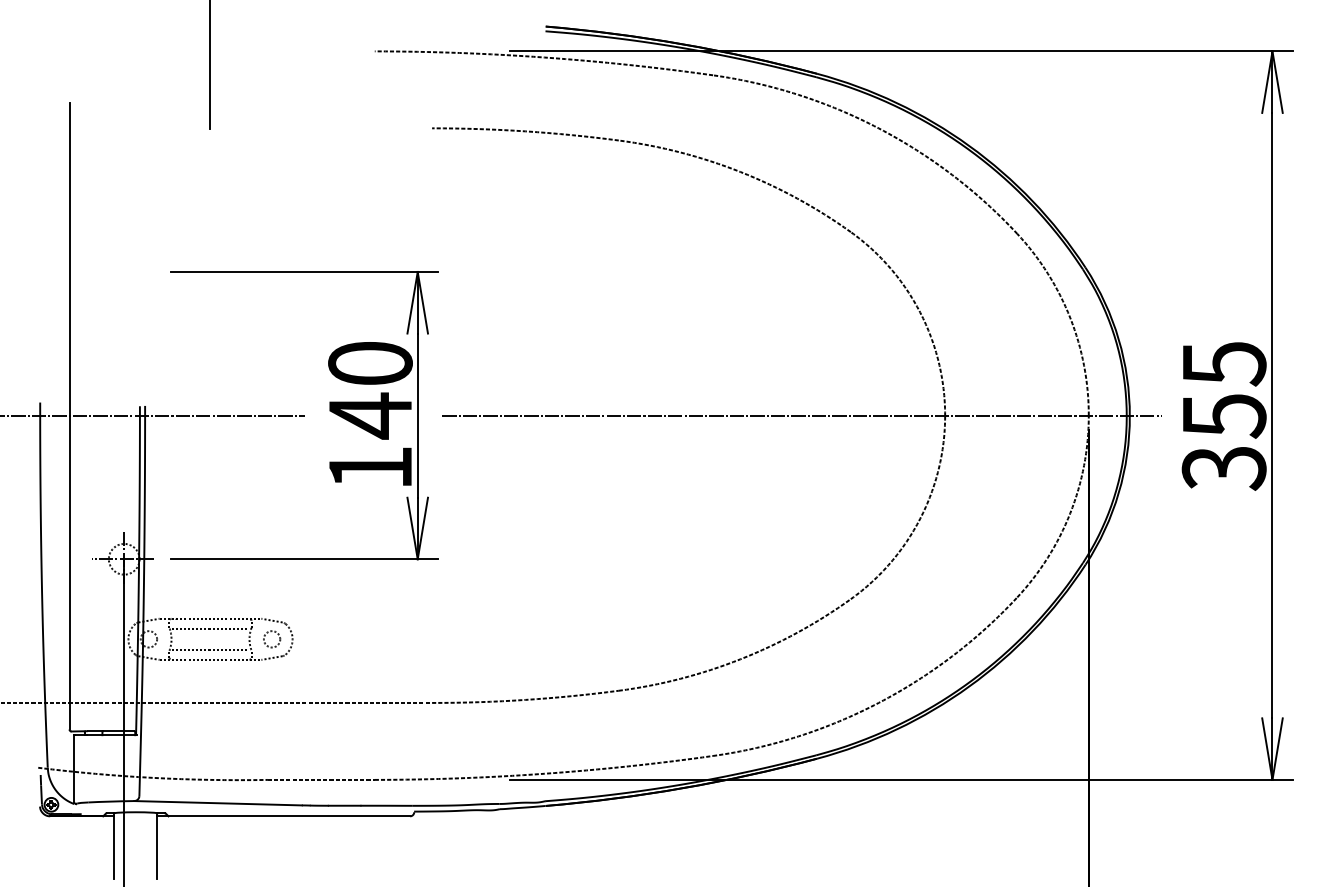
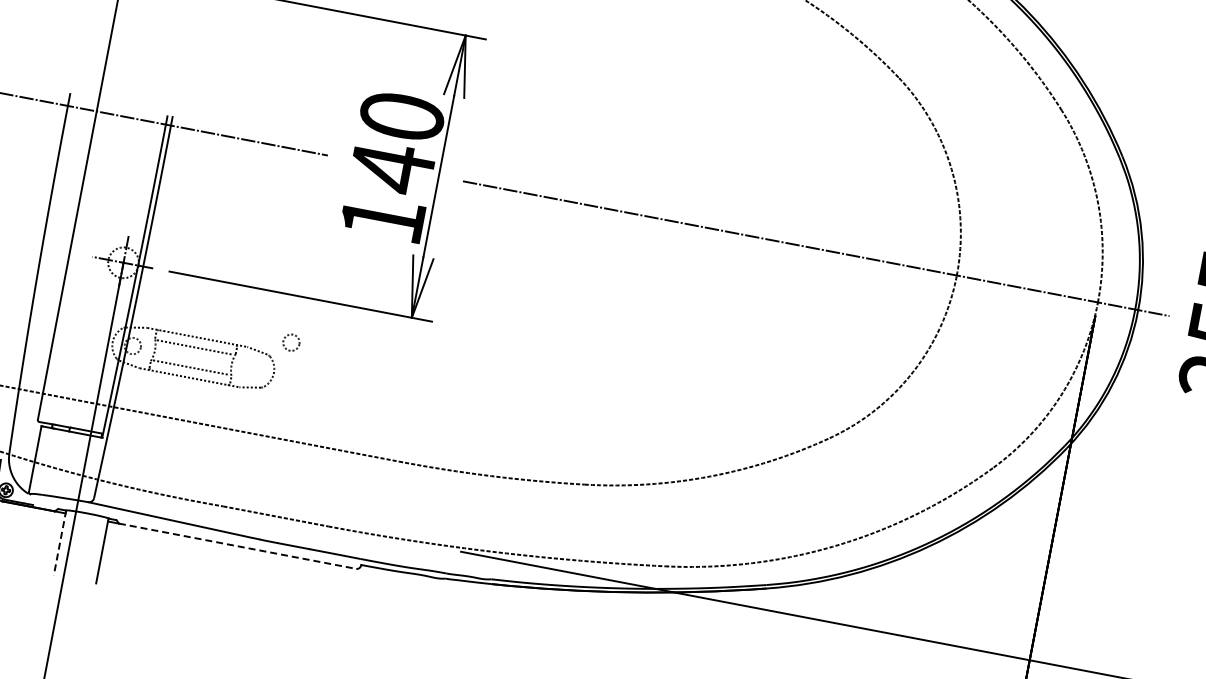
circle: (272, 639) -> (291, 342), moved
line: (289, 816) -> (237, 546), solid -> dashed
line: (114, 846) -> (60, 543), solid -> dashed

